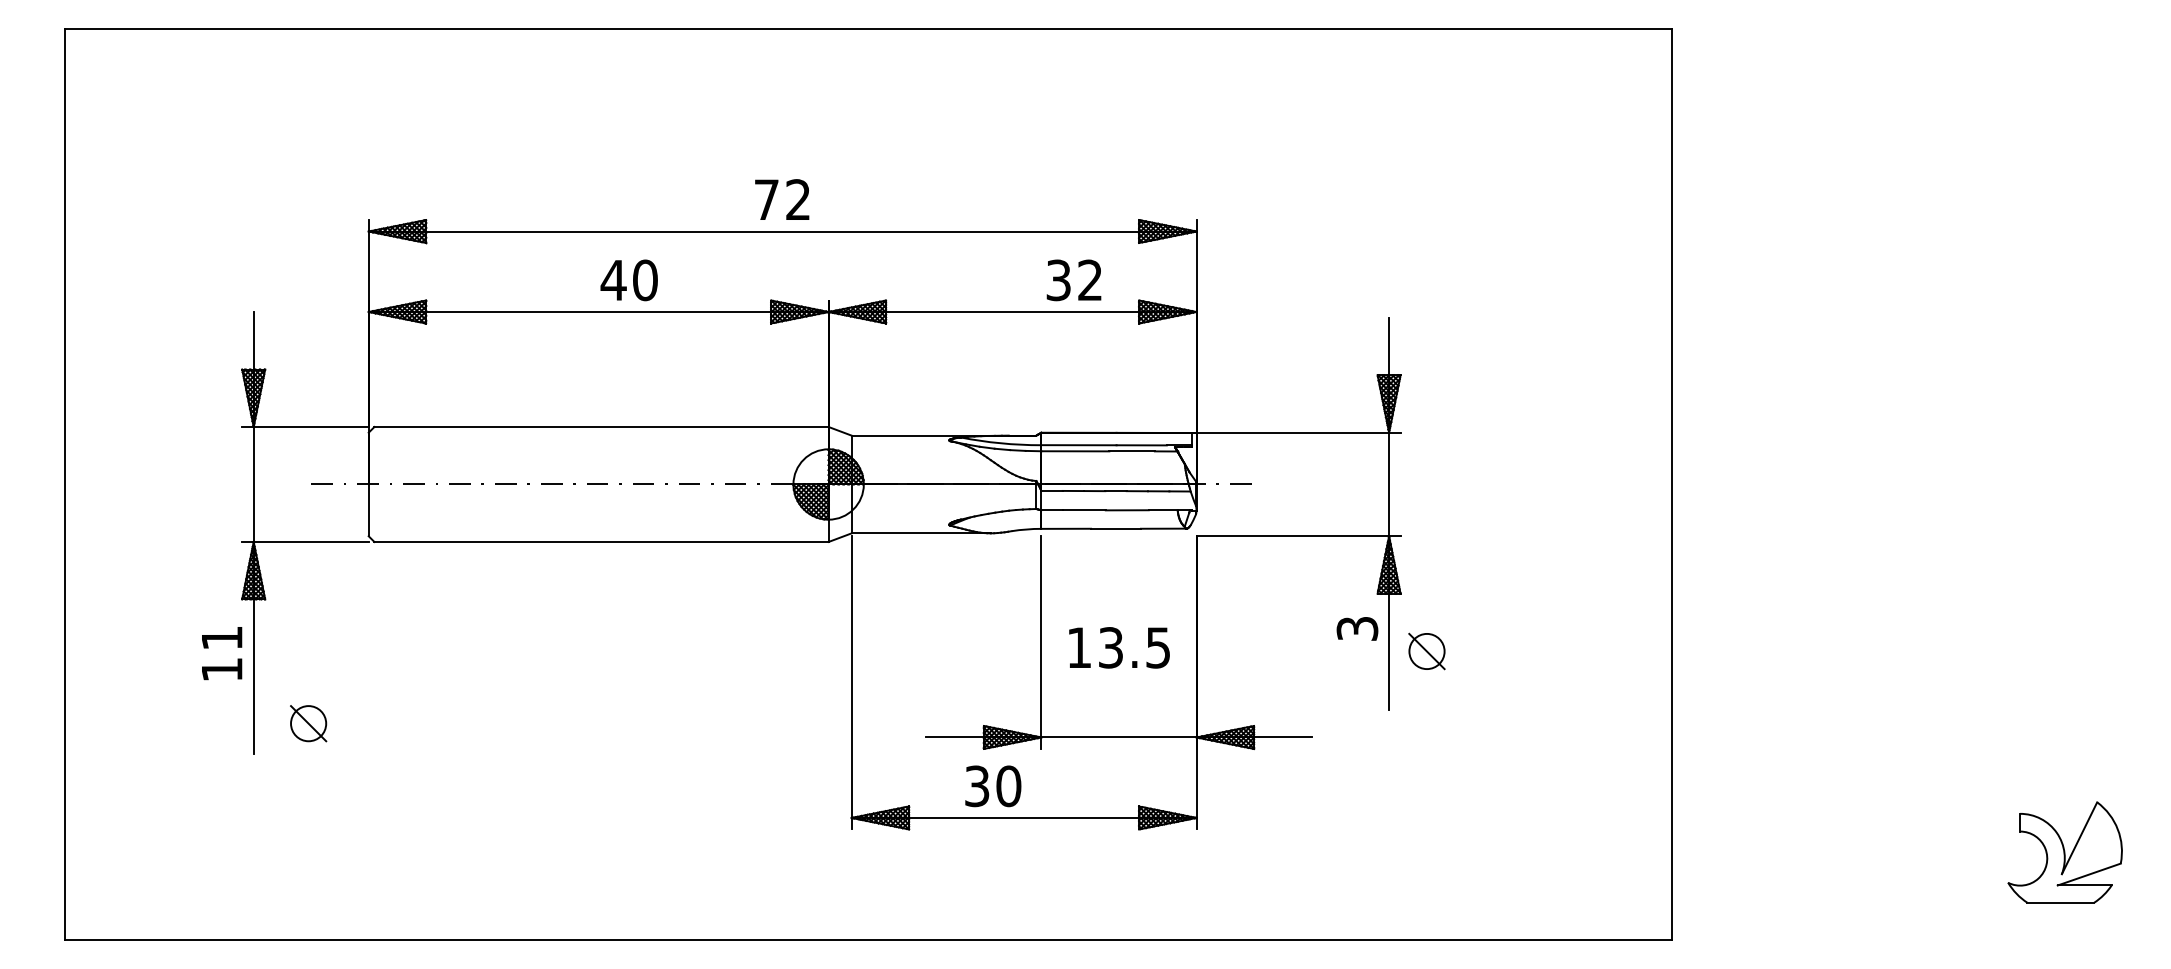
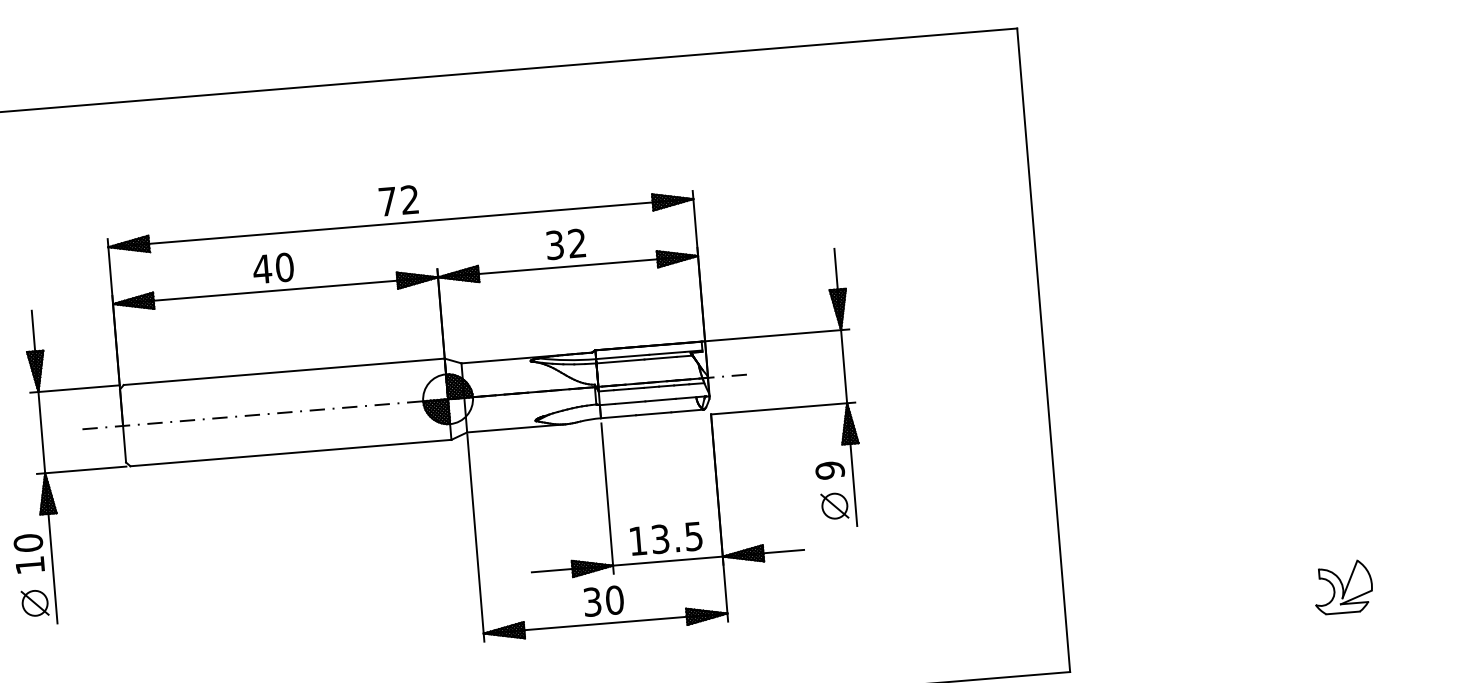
text: (628, 280) -> (272, 268), moved
text: (1073, 280) -> (565, 244), moved
text: (1357, 628) -> (830, 470), 3 -> 9
text: (221, 637) -> (27, 542), 11 -> 10
text: (1119, 647) -> (666, 538), moved
part: (1426, 651) -> (834, 506), moved
part: (308, 723) -> (35, 603), moved
text: (993, 786) -> (604, 601), moved
part: (2065, 851) -> (1343, 586), size x0.71

